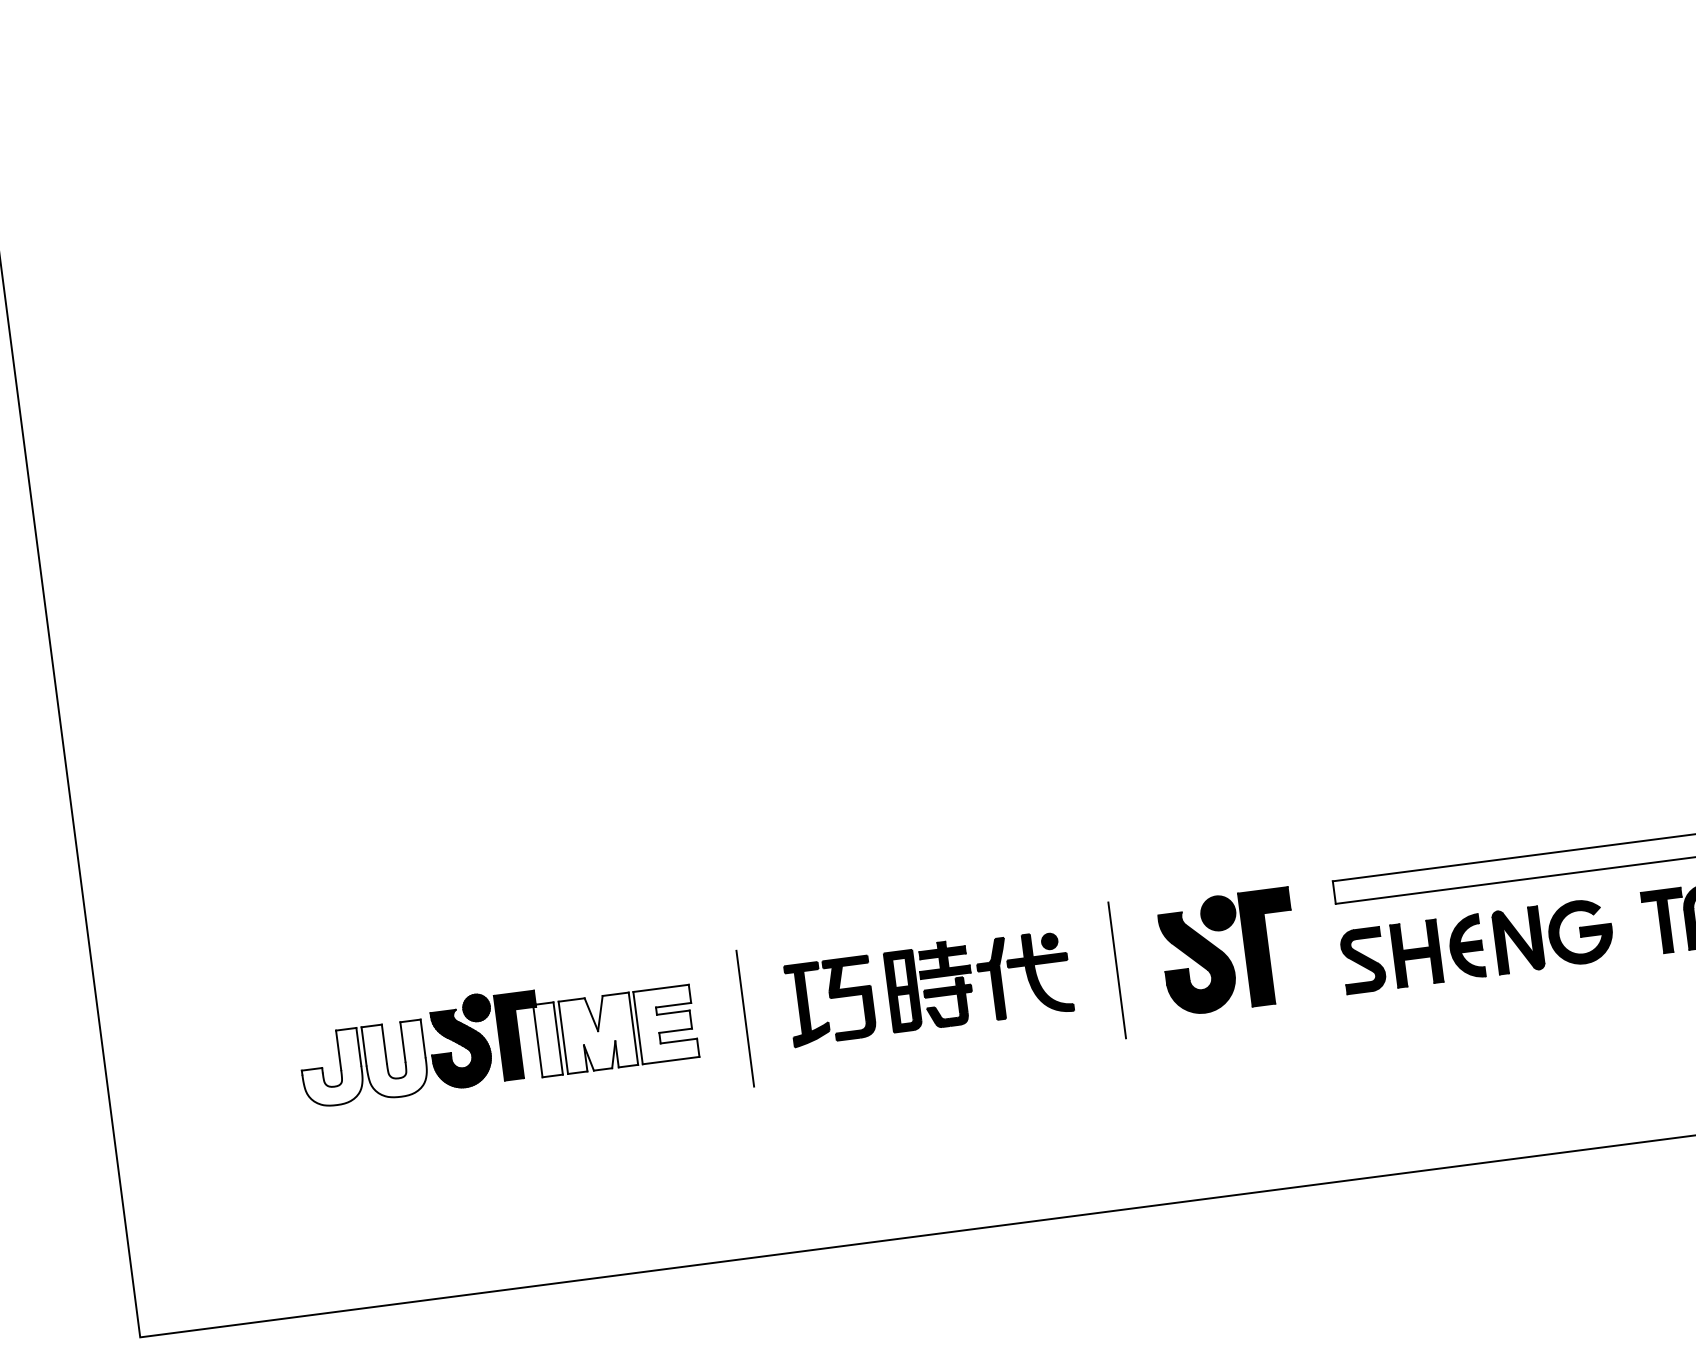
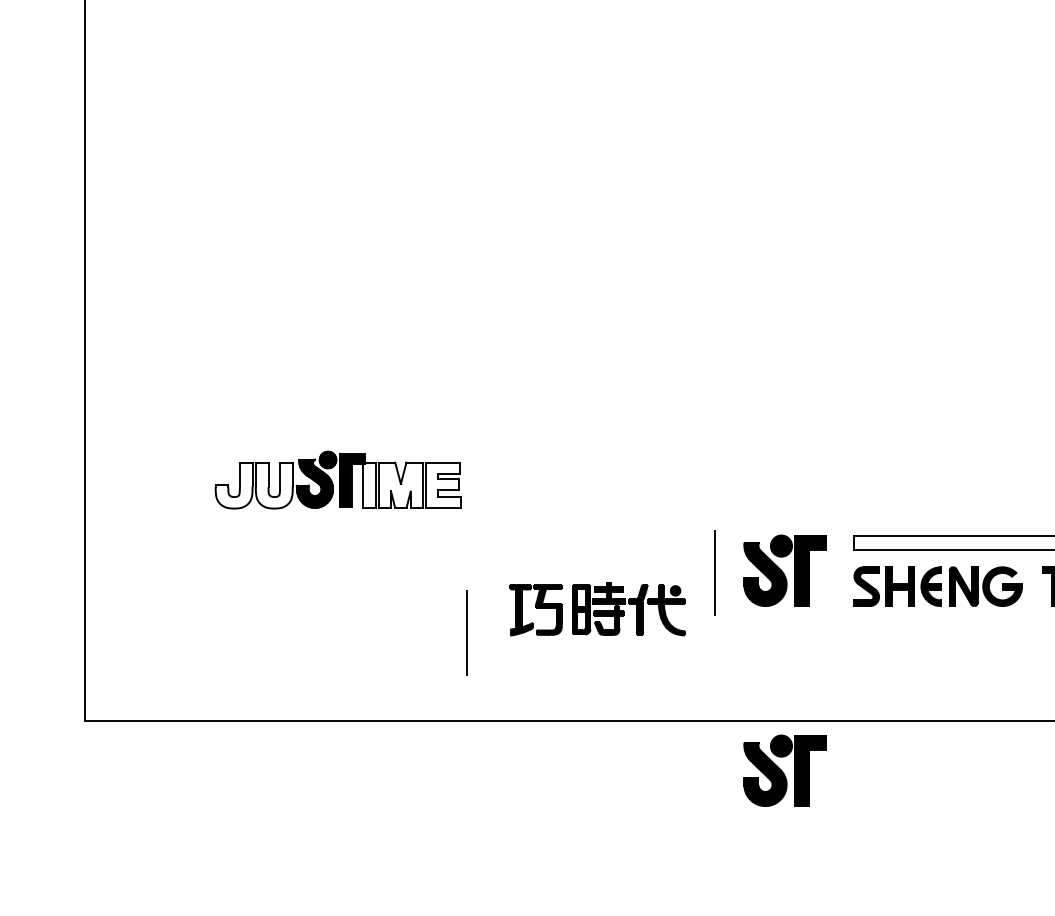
part: (928, 987) -> (597, 609), moved
line: (743, 1017) -> (466, 632), moved
part: (495, 1037) -> (337, 479), moved
part: (1269, 1271) -> (784, 770), added

